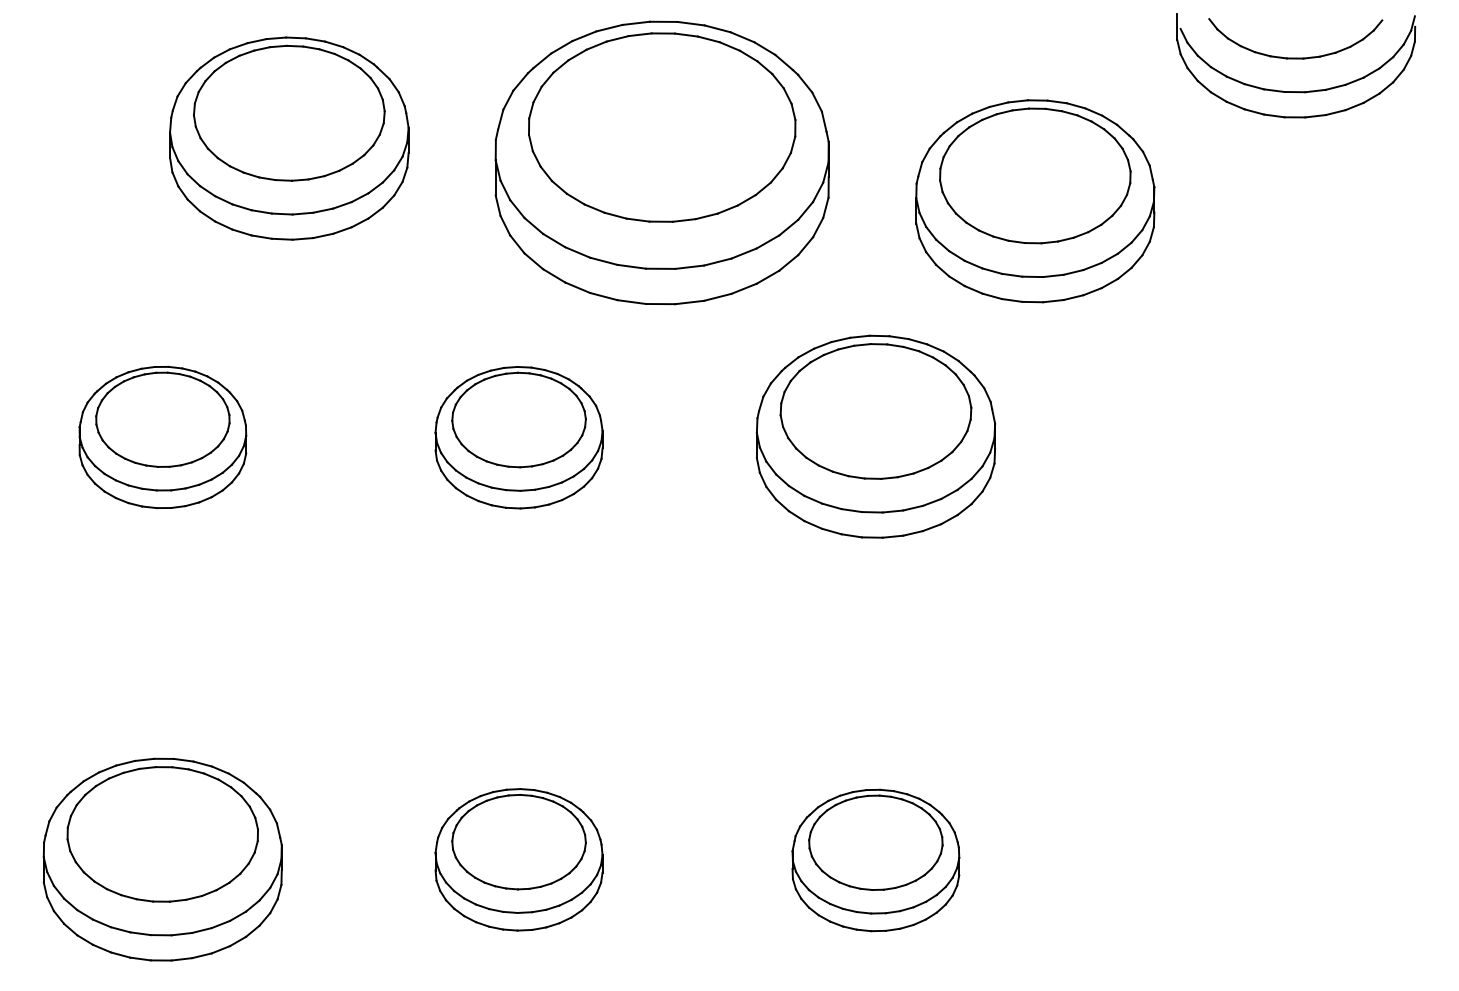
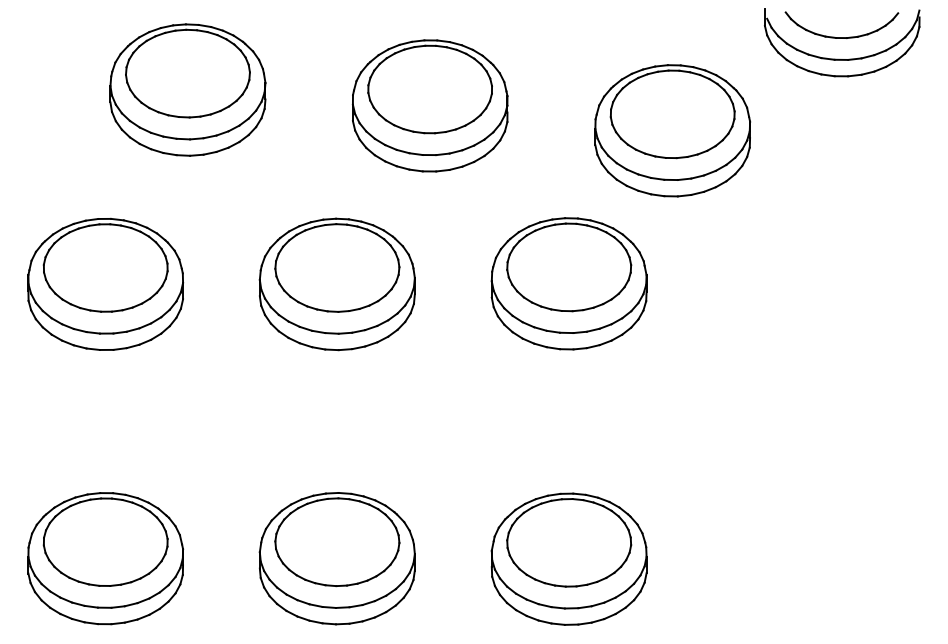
part: (661, 162) -> (429, 105), size x0.71
part: (162, 436) -> (105, 283), size x1.43
part: (517, 437) -> (336, 284), size x1.43
part: (517, 859) -> (336, 558), size x1.43
part: (874, 859) -> (568, 558), size x1.43

